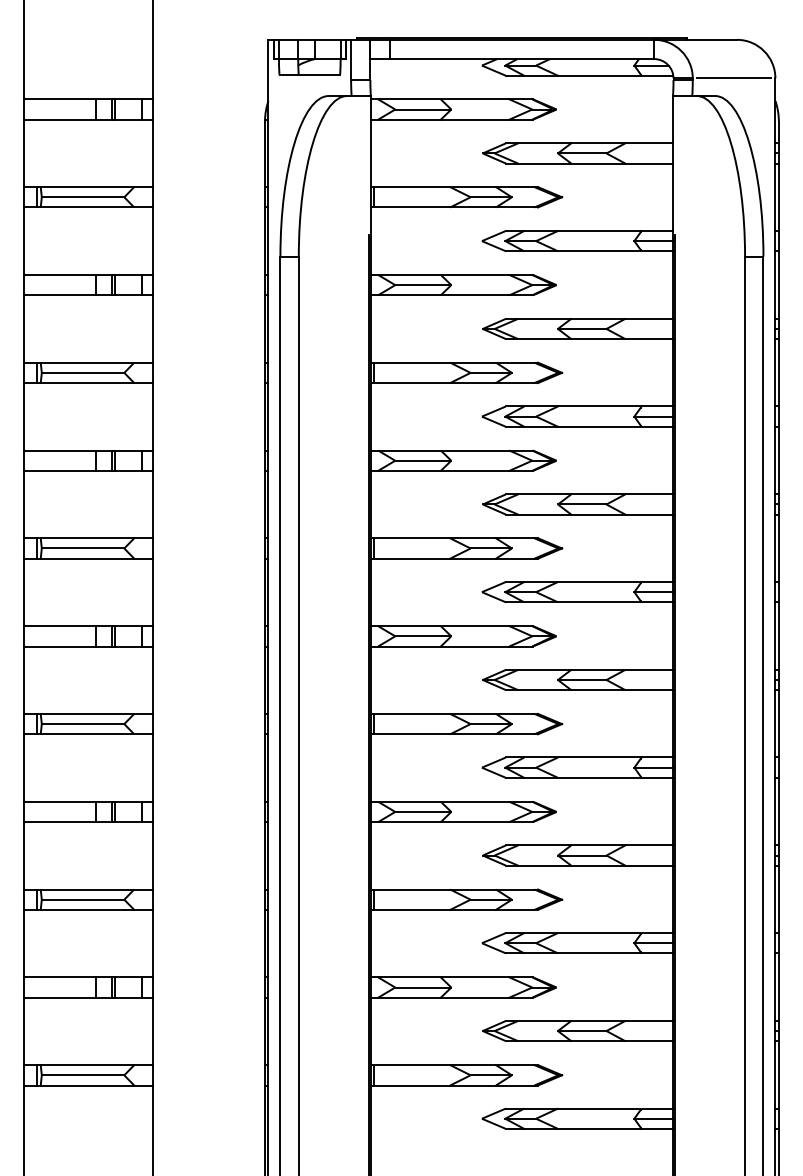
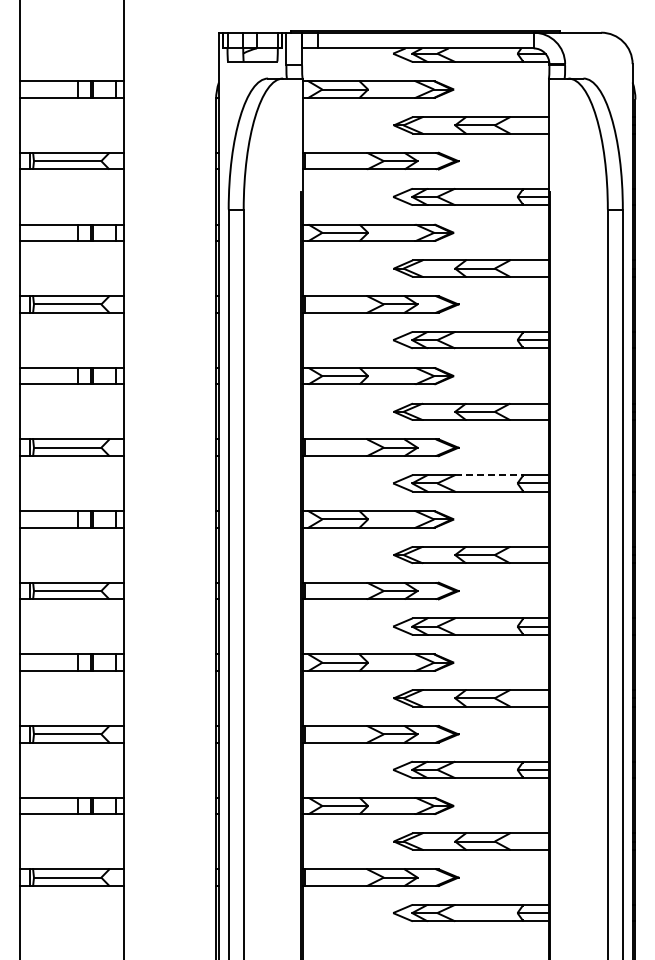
line: (733, 78) -> (598, 64), removed
line: (598, 582) -> (488, 475), solid -> dashed

